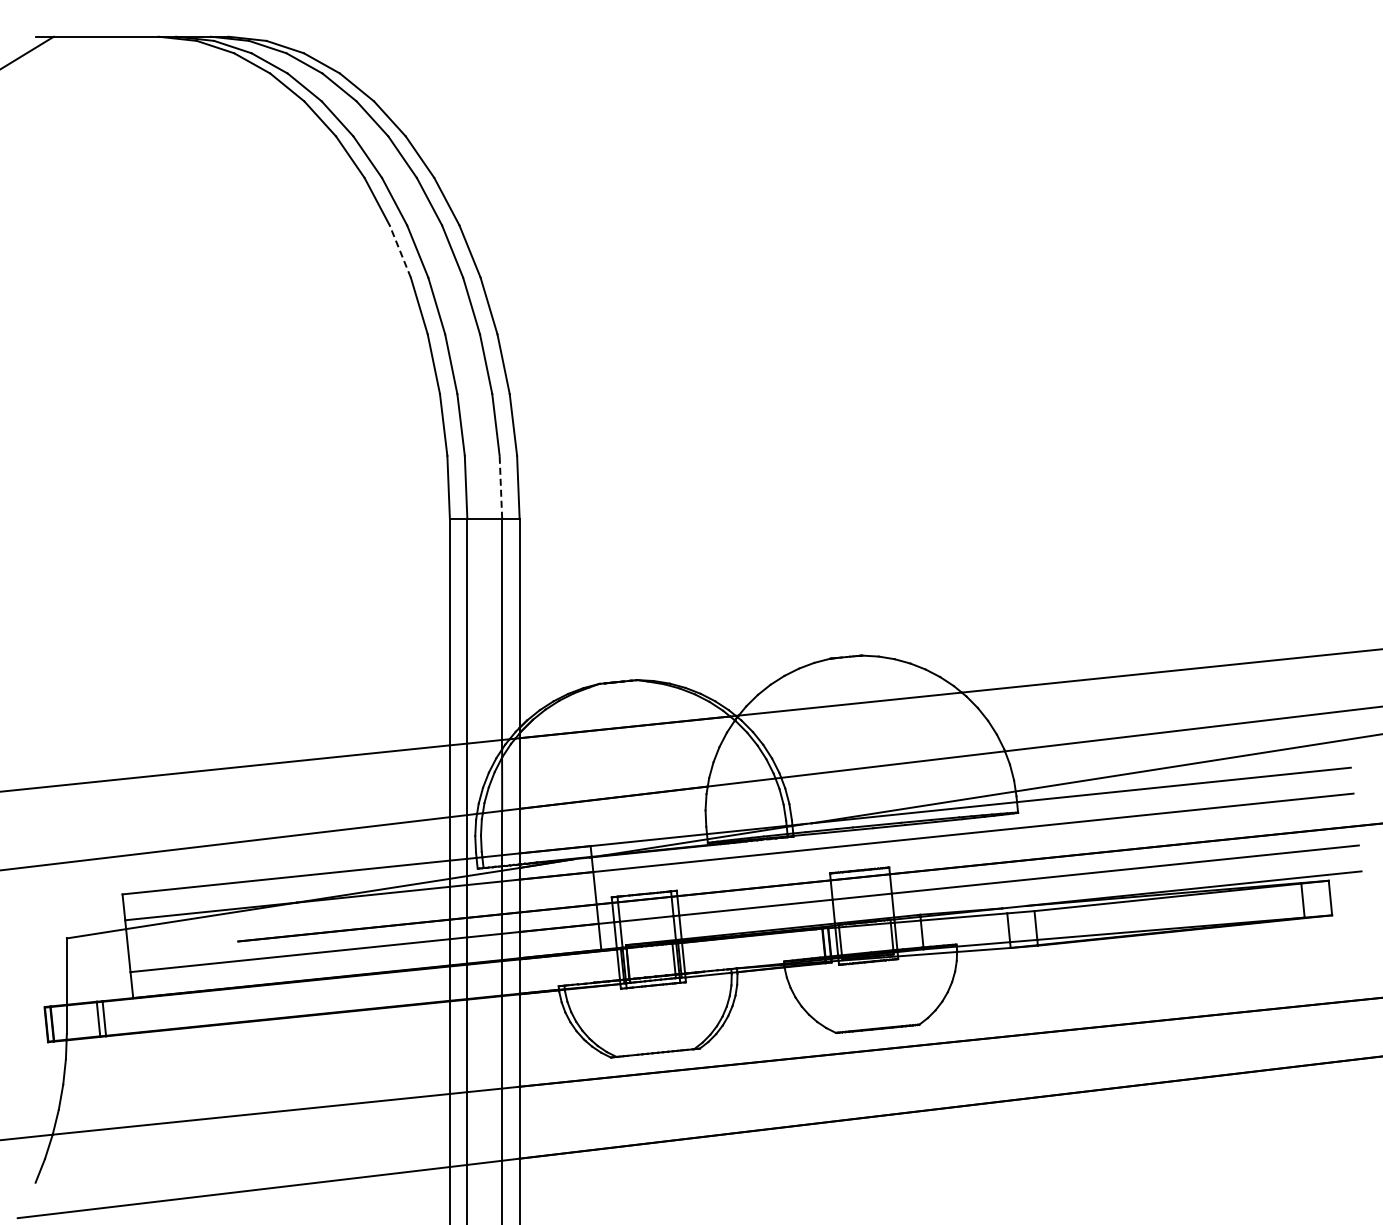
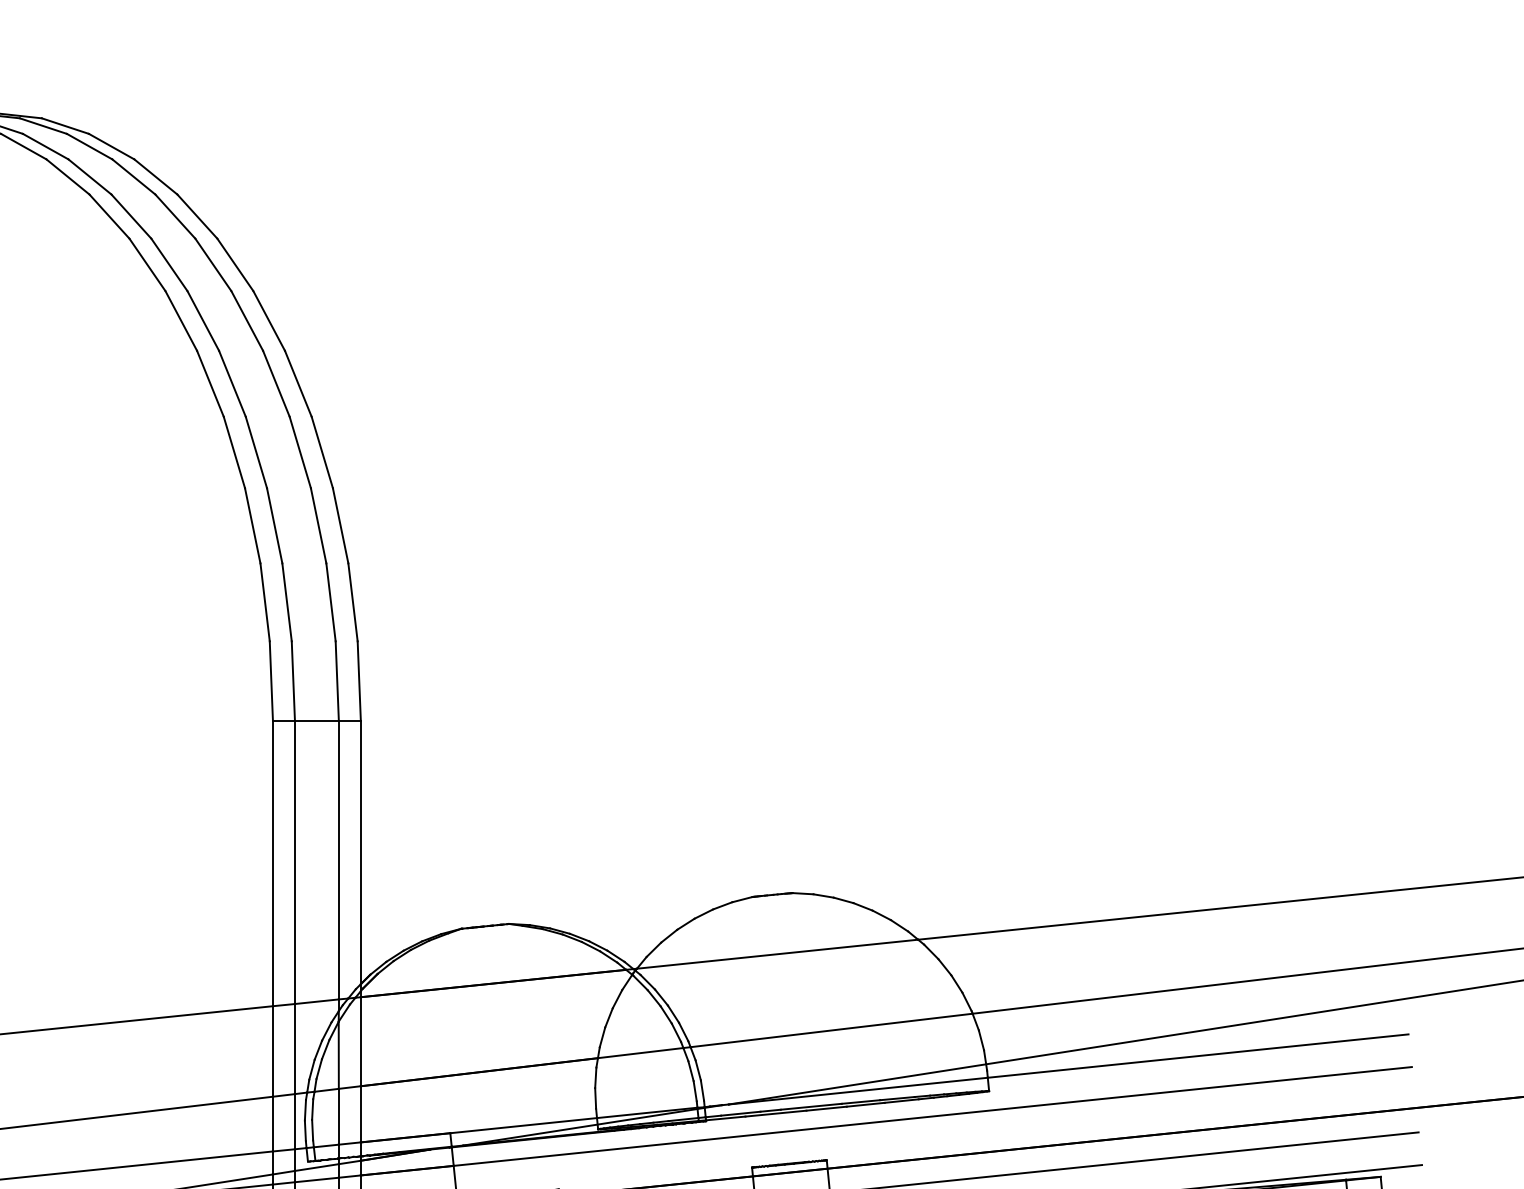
line: (400, 251) -> (210, 383), dashed -> solid
line: (500, 486) -> (336, 679), dashed -> solid

